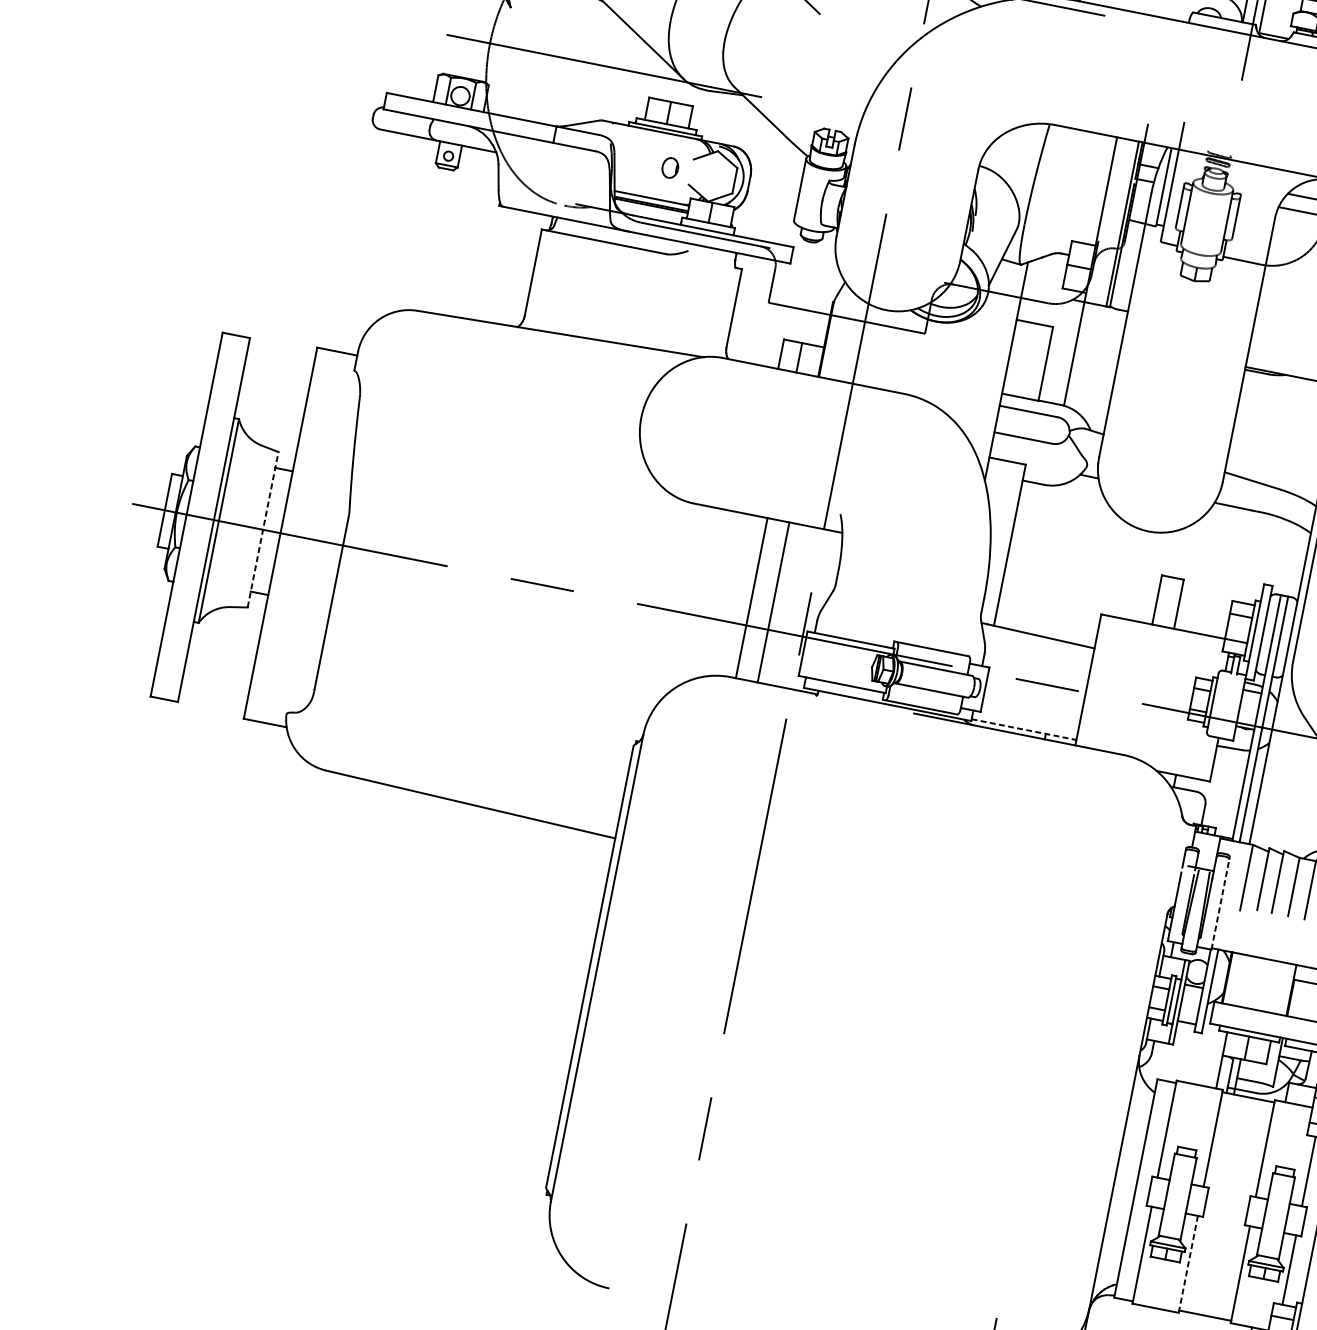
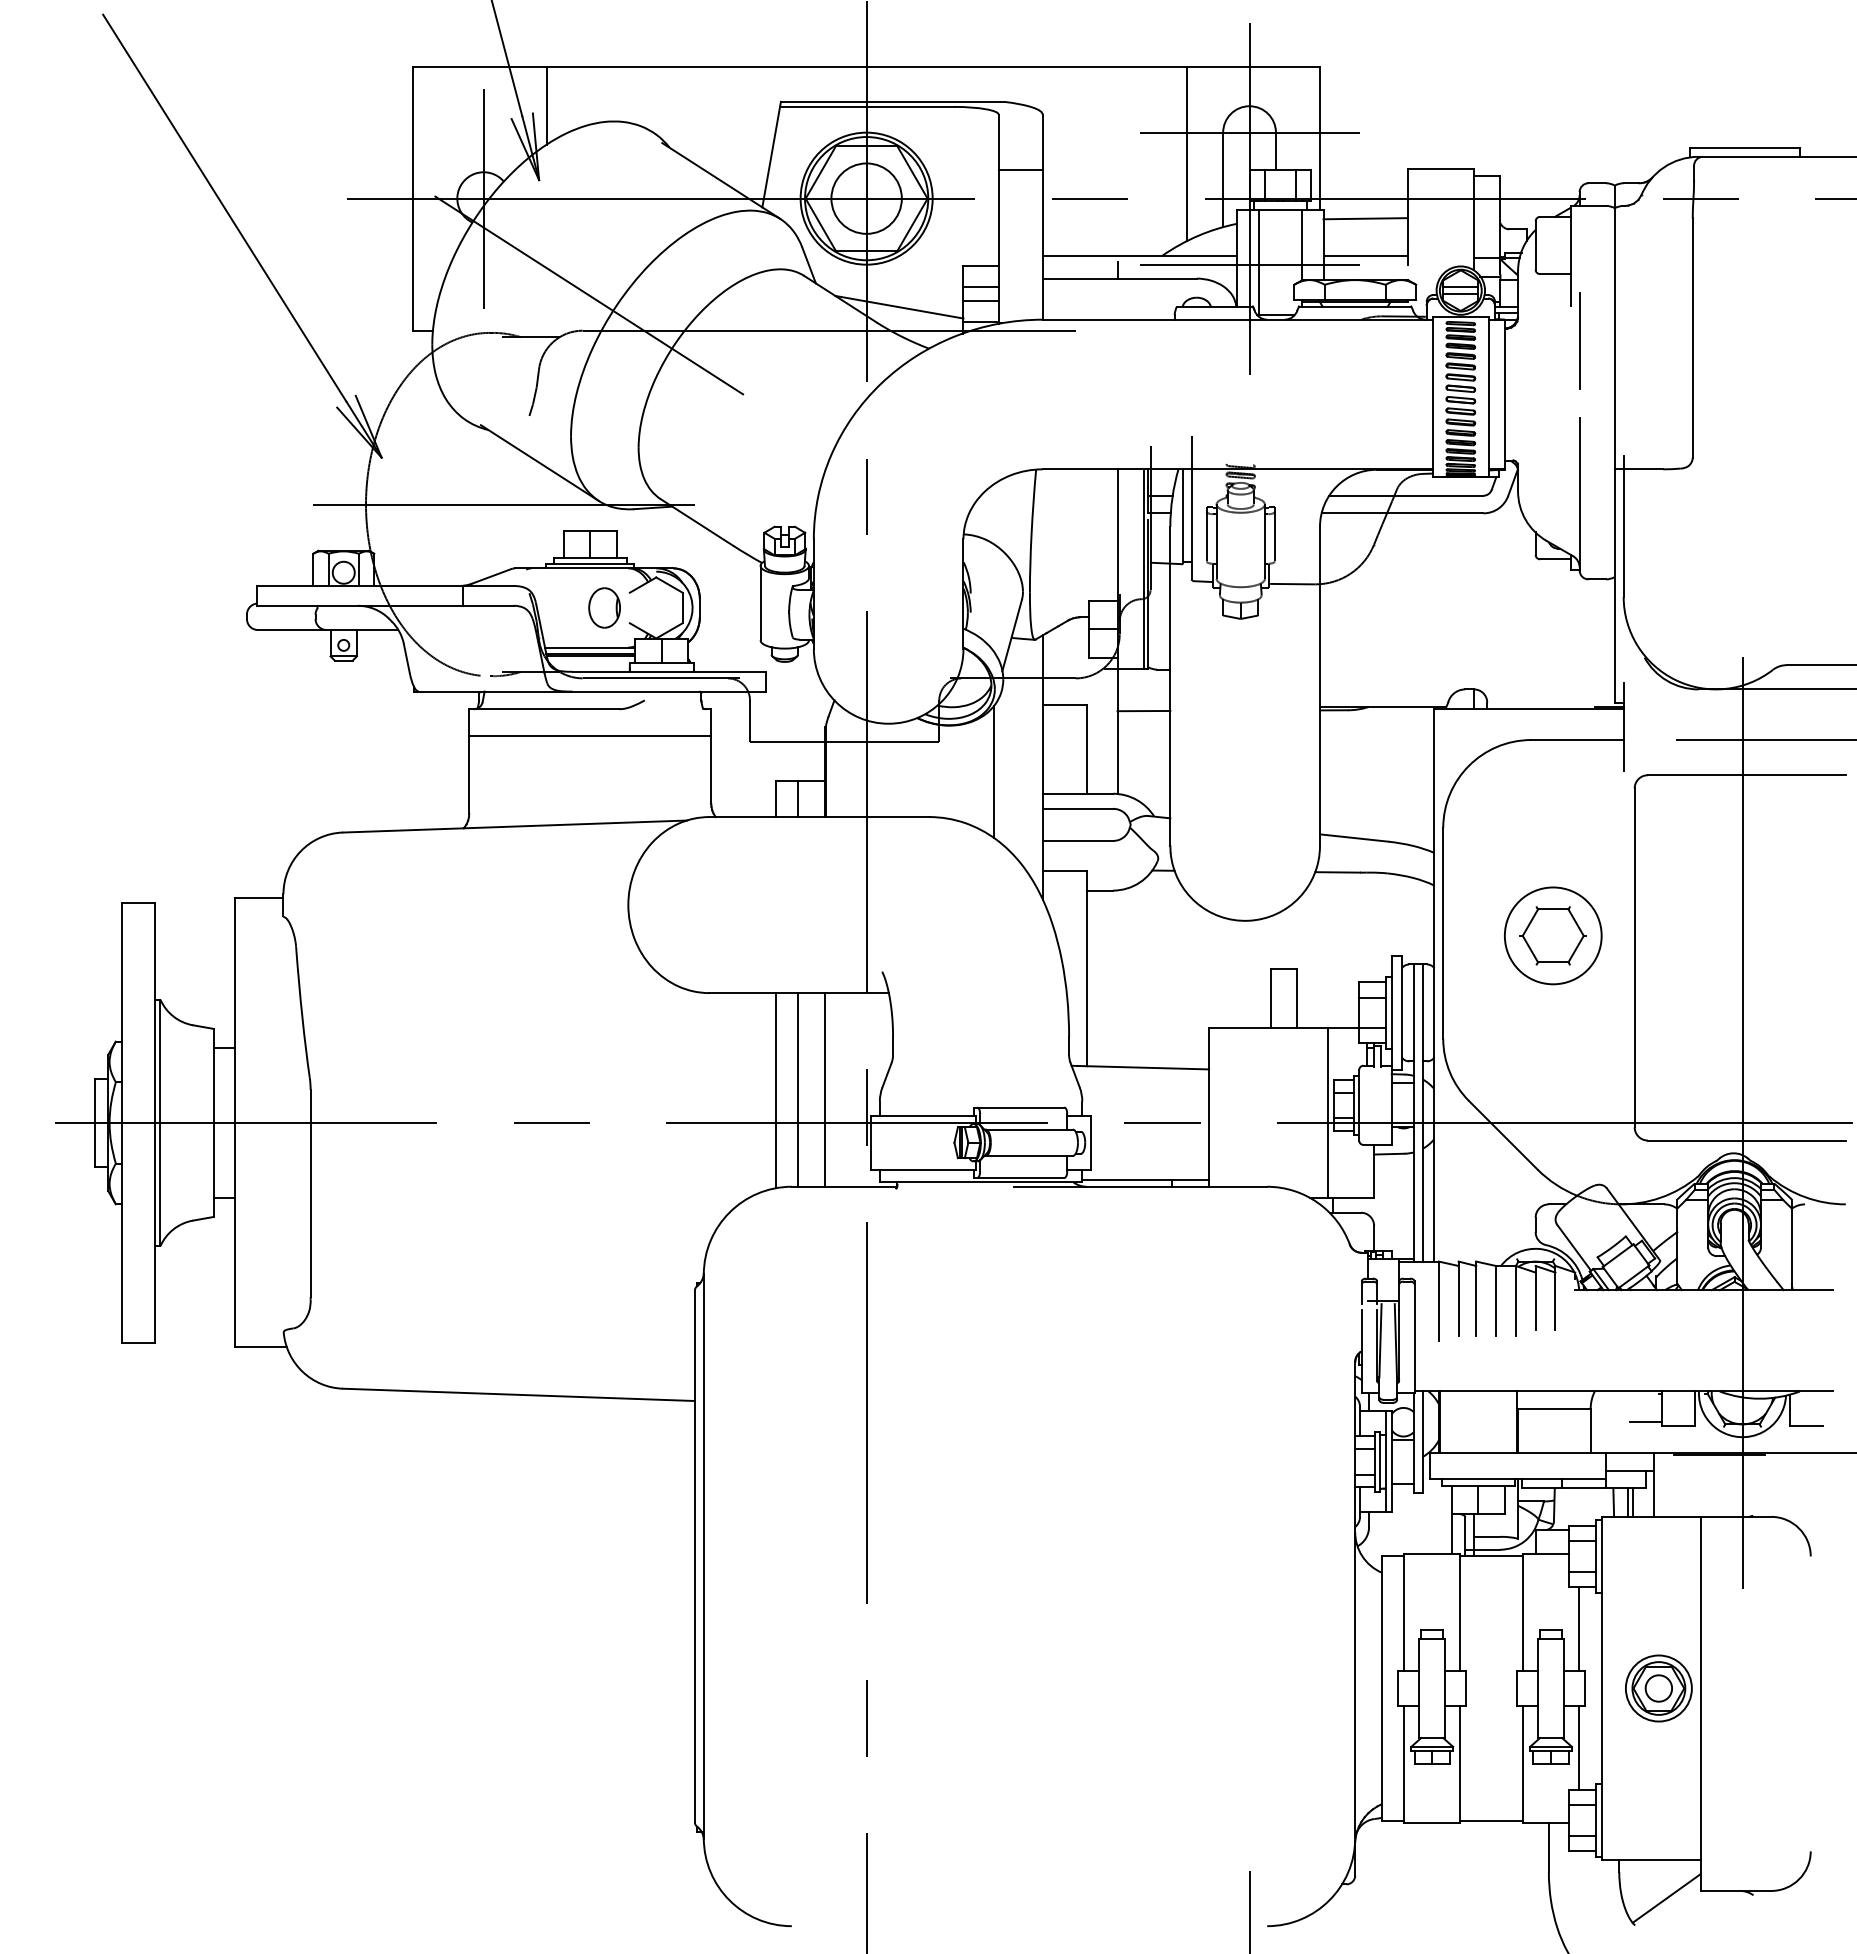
part: (670, 167) -> (604, 607), size x1.67
line: (637, 271) -> (590, 735), added
line: (1099, 340) -> (1143, 710), added
line: (965, 366) -> (994, 771), added
line: (262, 529) -> (213, 1122), dashed -> solid
line: (733, 595) -> (776, 1090), added
line: (1185, 703) -> (1327, 1112), added
line: (1024, 730) -> (1146, 1180), dashed -> solid
line: (1220, 903) -> (1414, 1337), dashed -> solid
line: (1188, 1264) -> (1460, 1764), dashed -> solid

